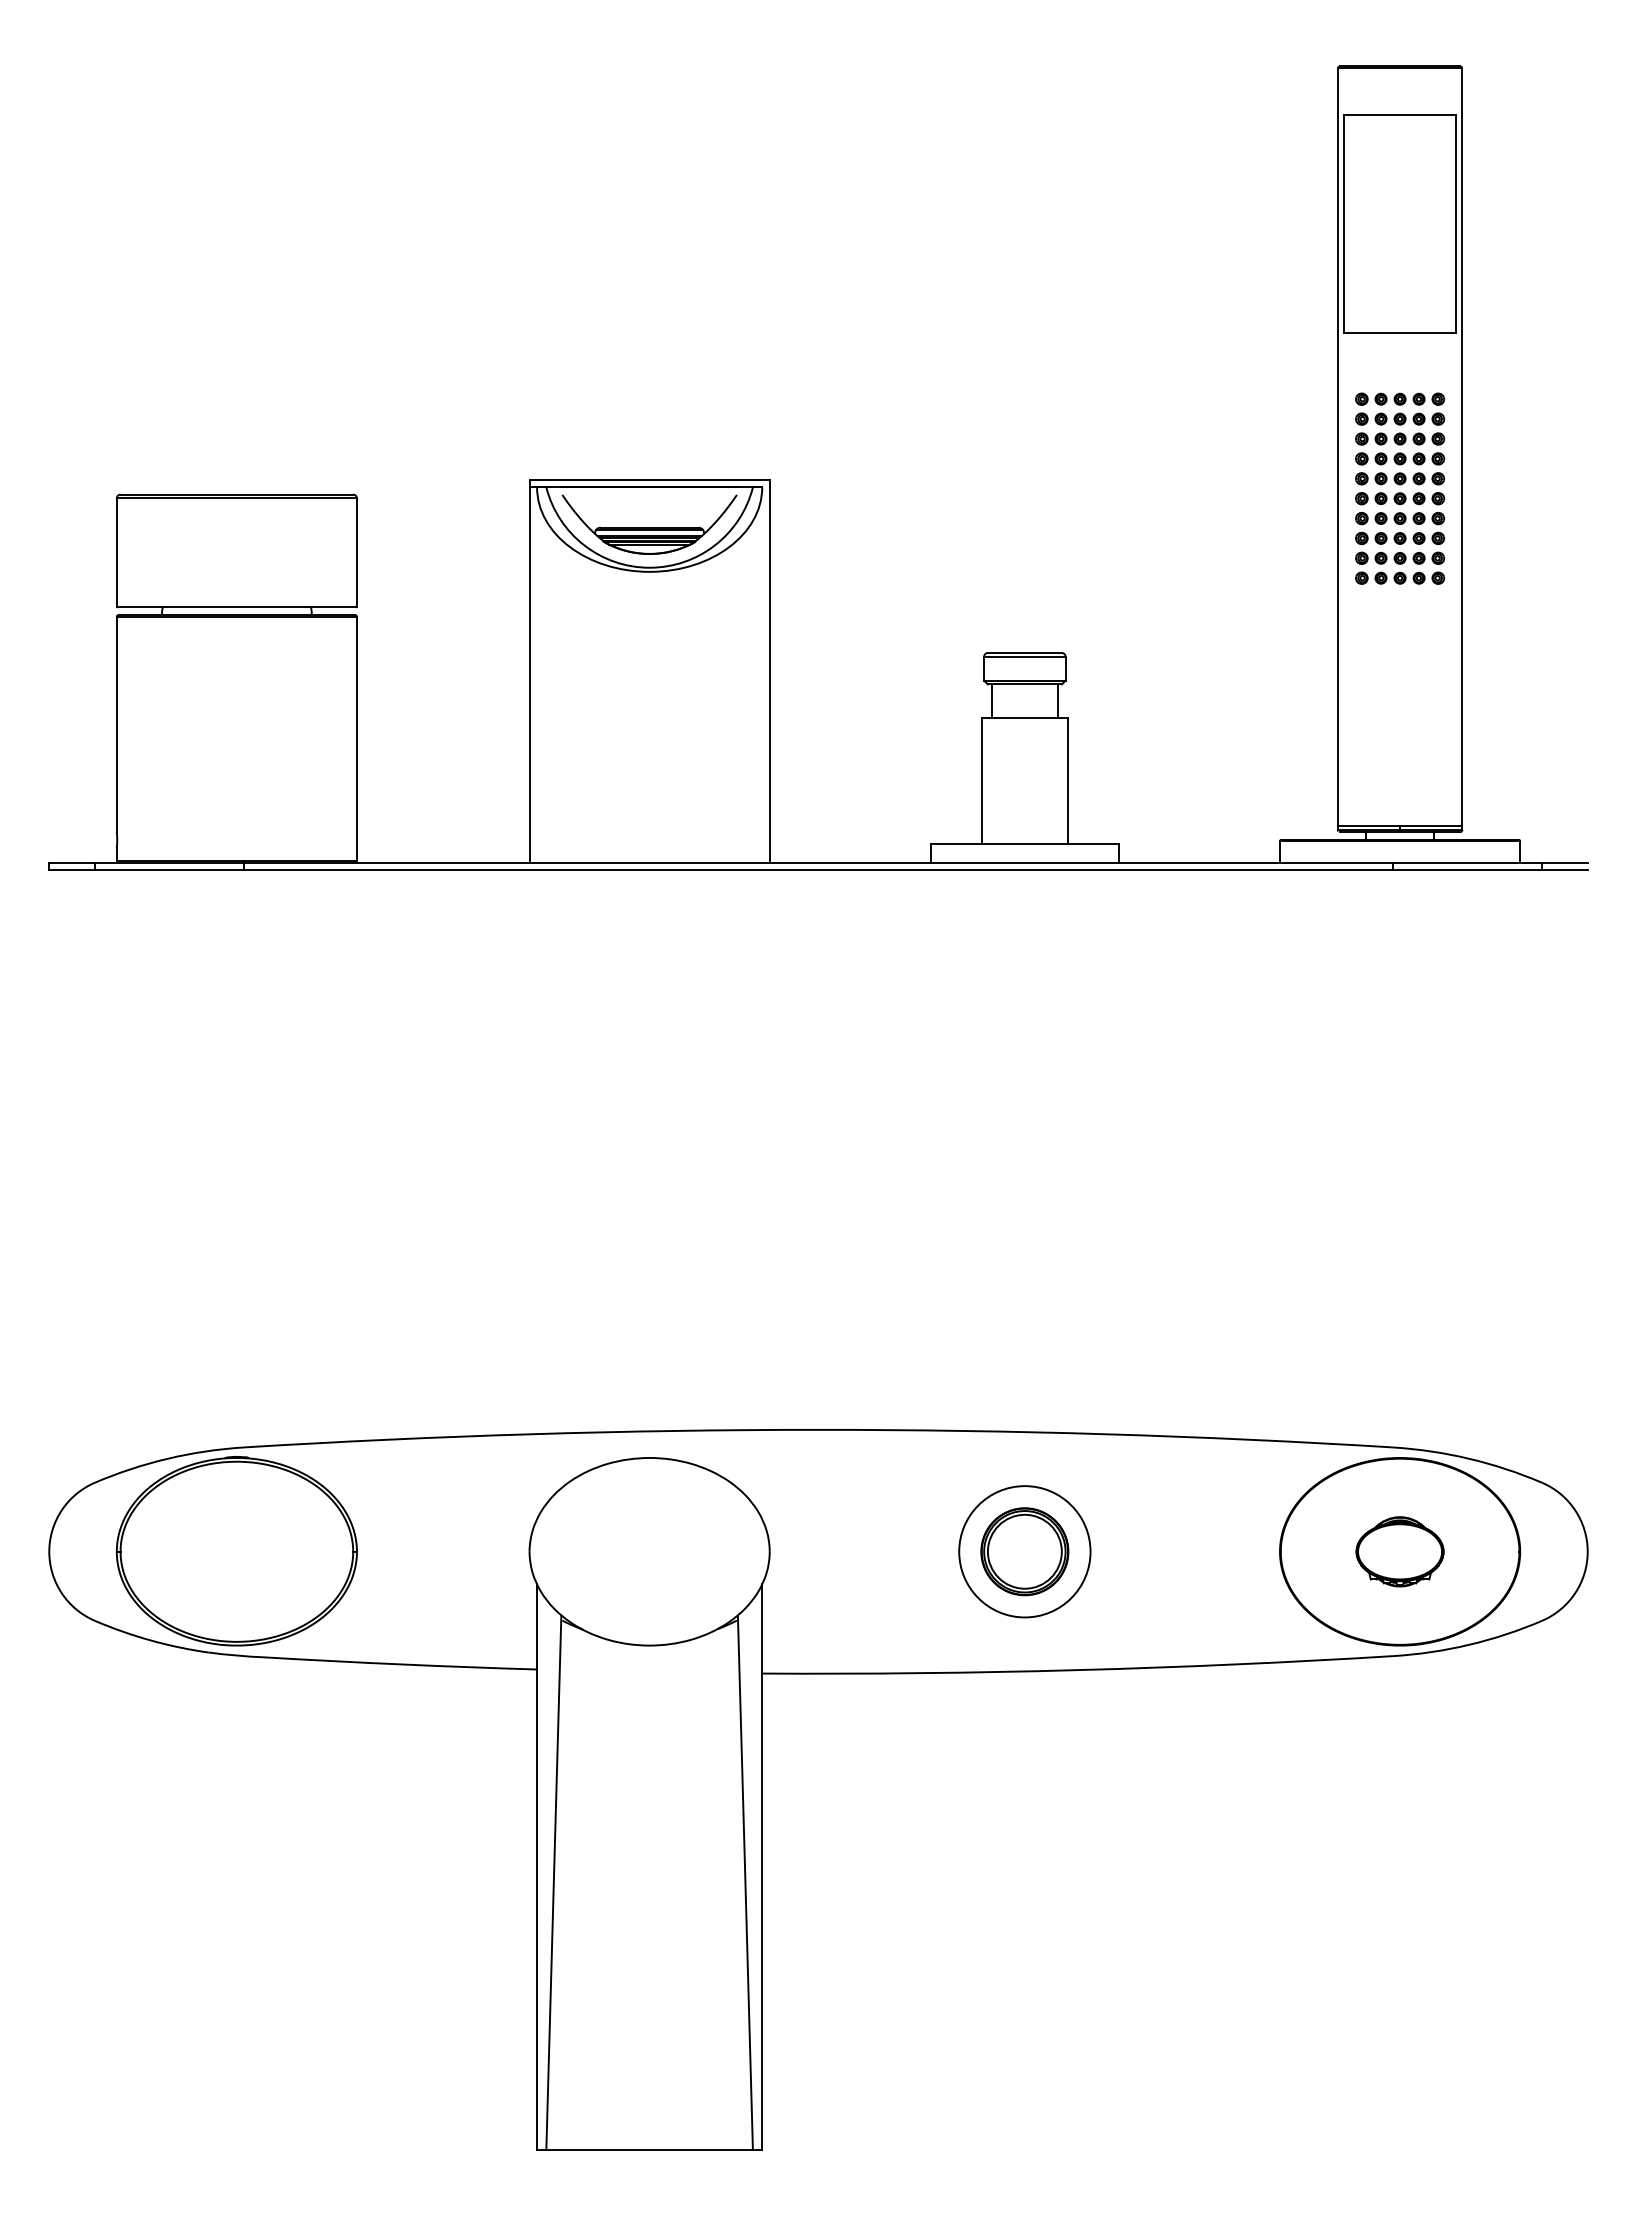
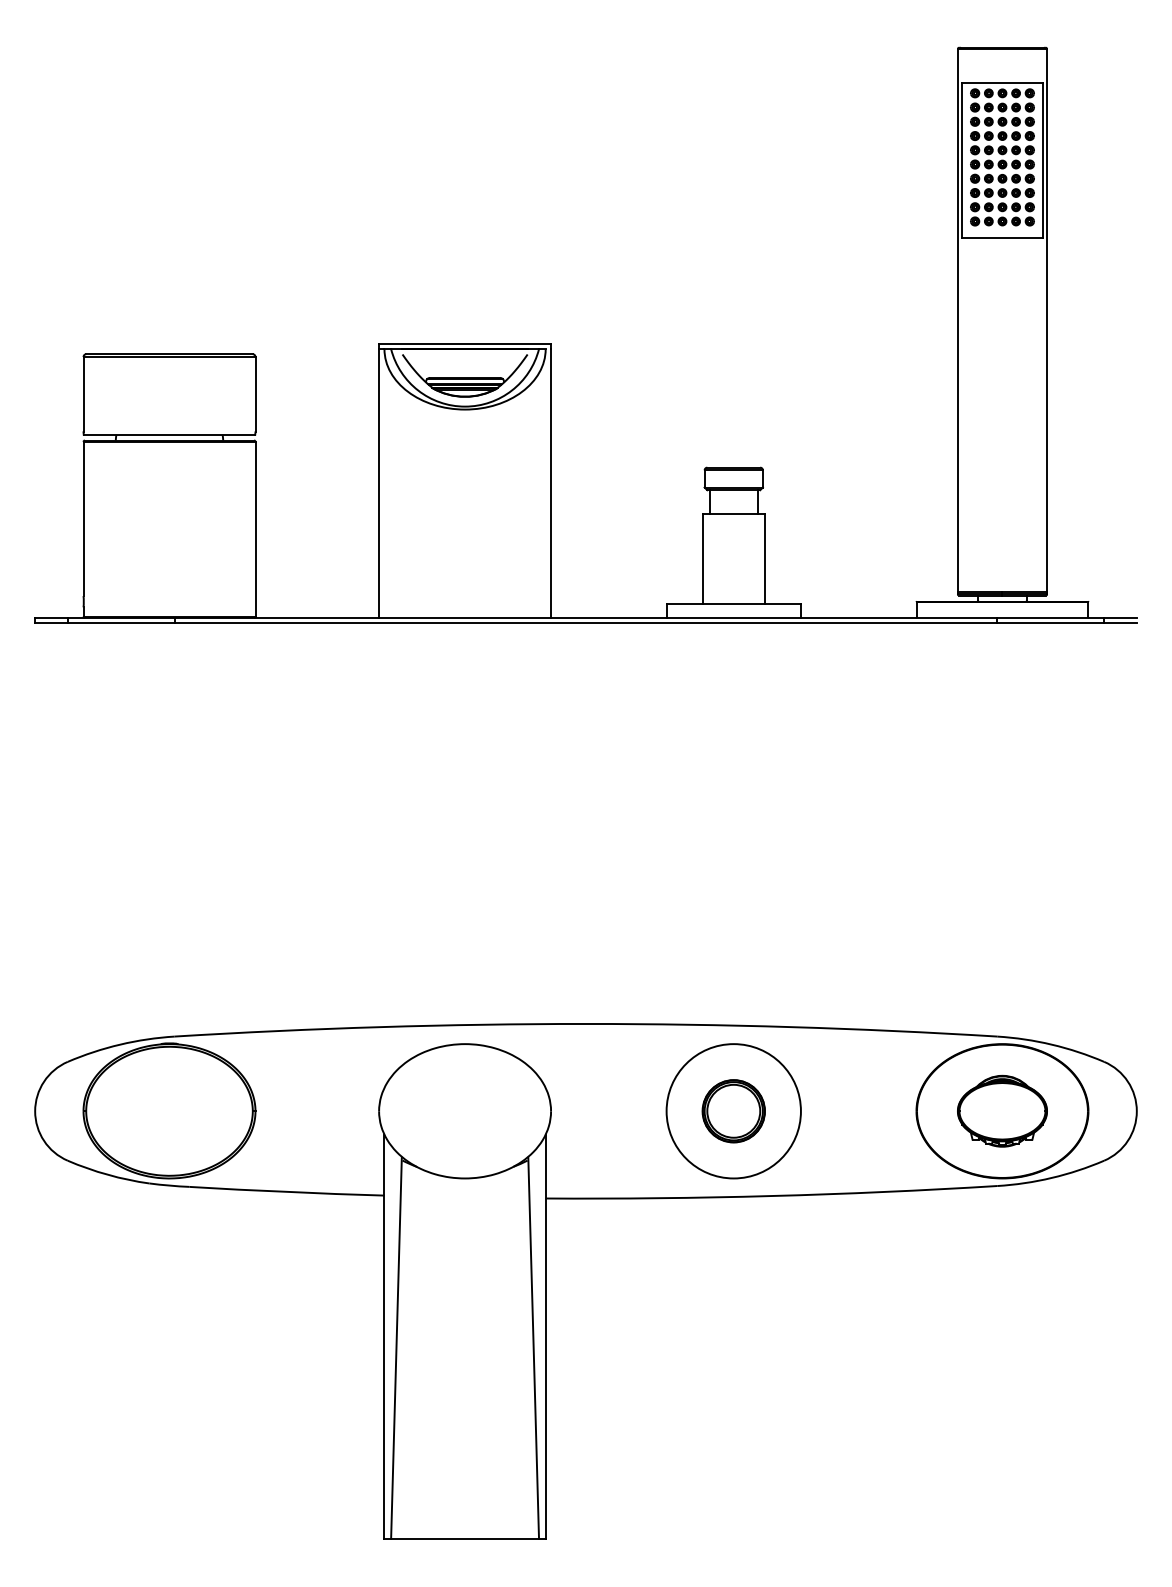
part: (1400, 488) -> (1002, 157), moved
circle: (1024, 1551) -> (733, 1111), size x1.43
part: (1399, 1551) -> (1002, 1111), size x1.43

